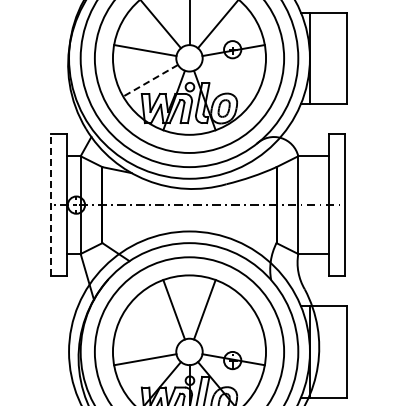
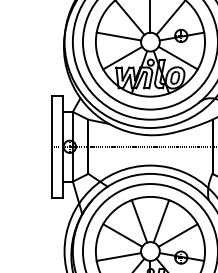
line: (150, 80) -> (122, 57), dashed -> solid
line: (227, 80) -> (177, 57), added
line: (51, 204) -> (52, 146), dashed -> solid
line: (150, 329) -> (122, 235), added
line: (227, 329) -> (177, 235), added

